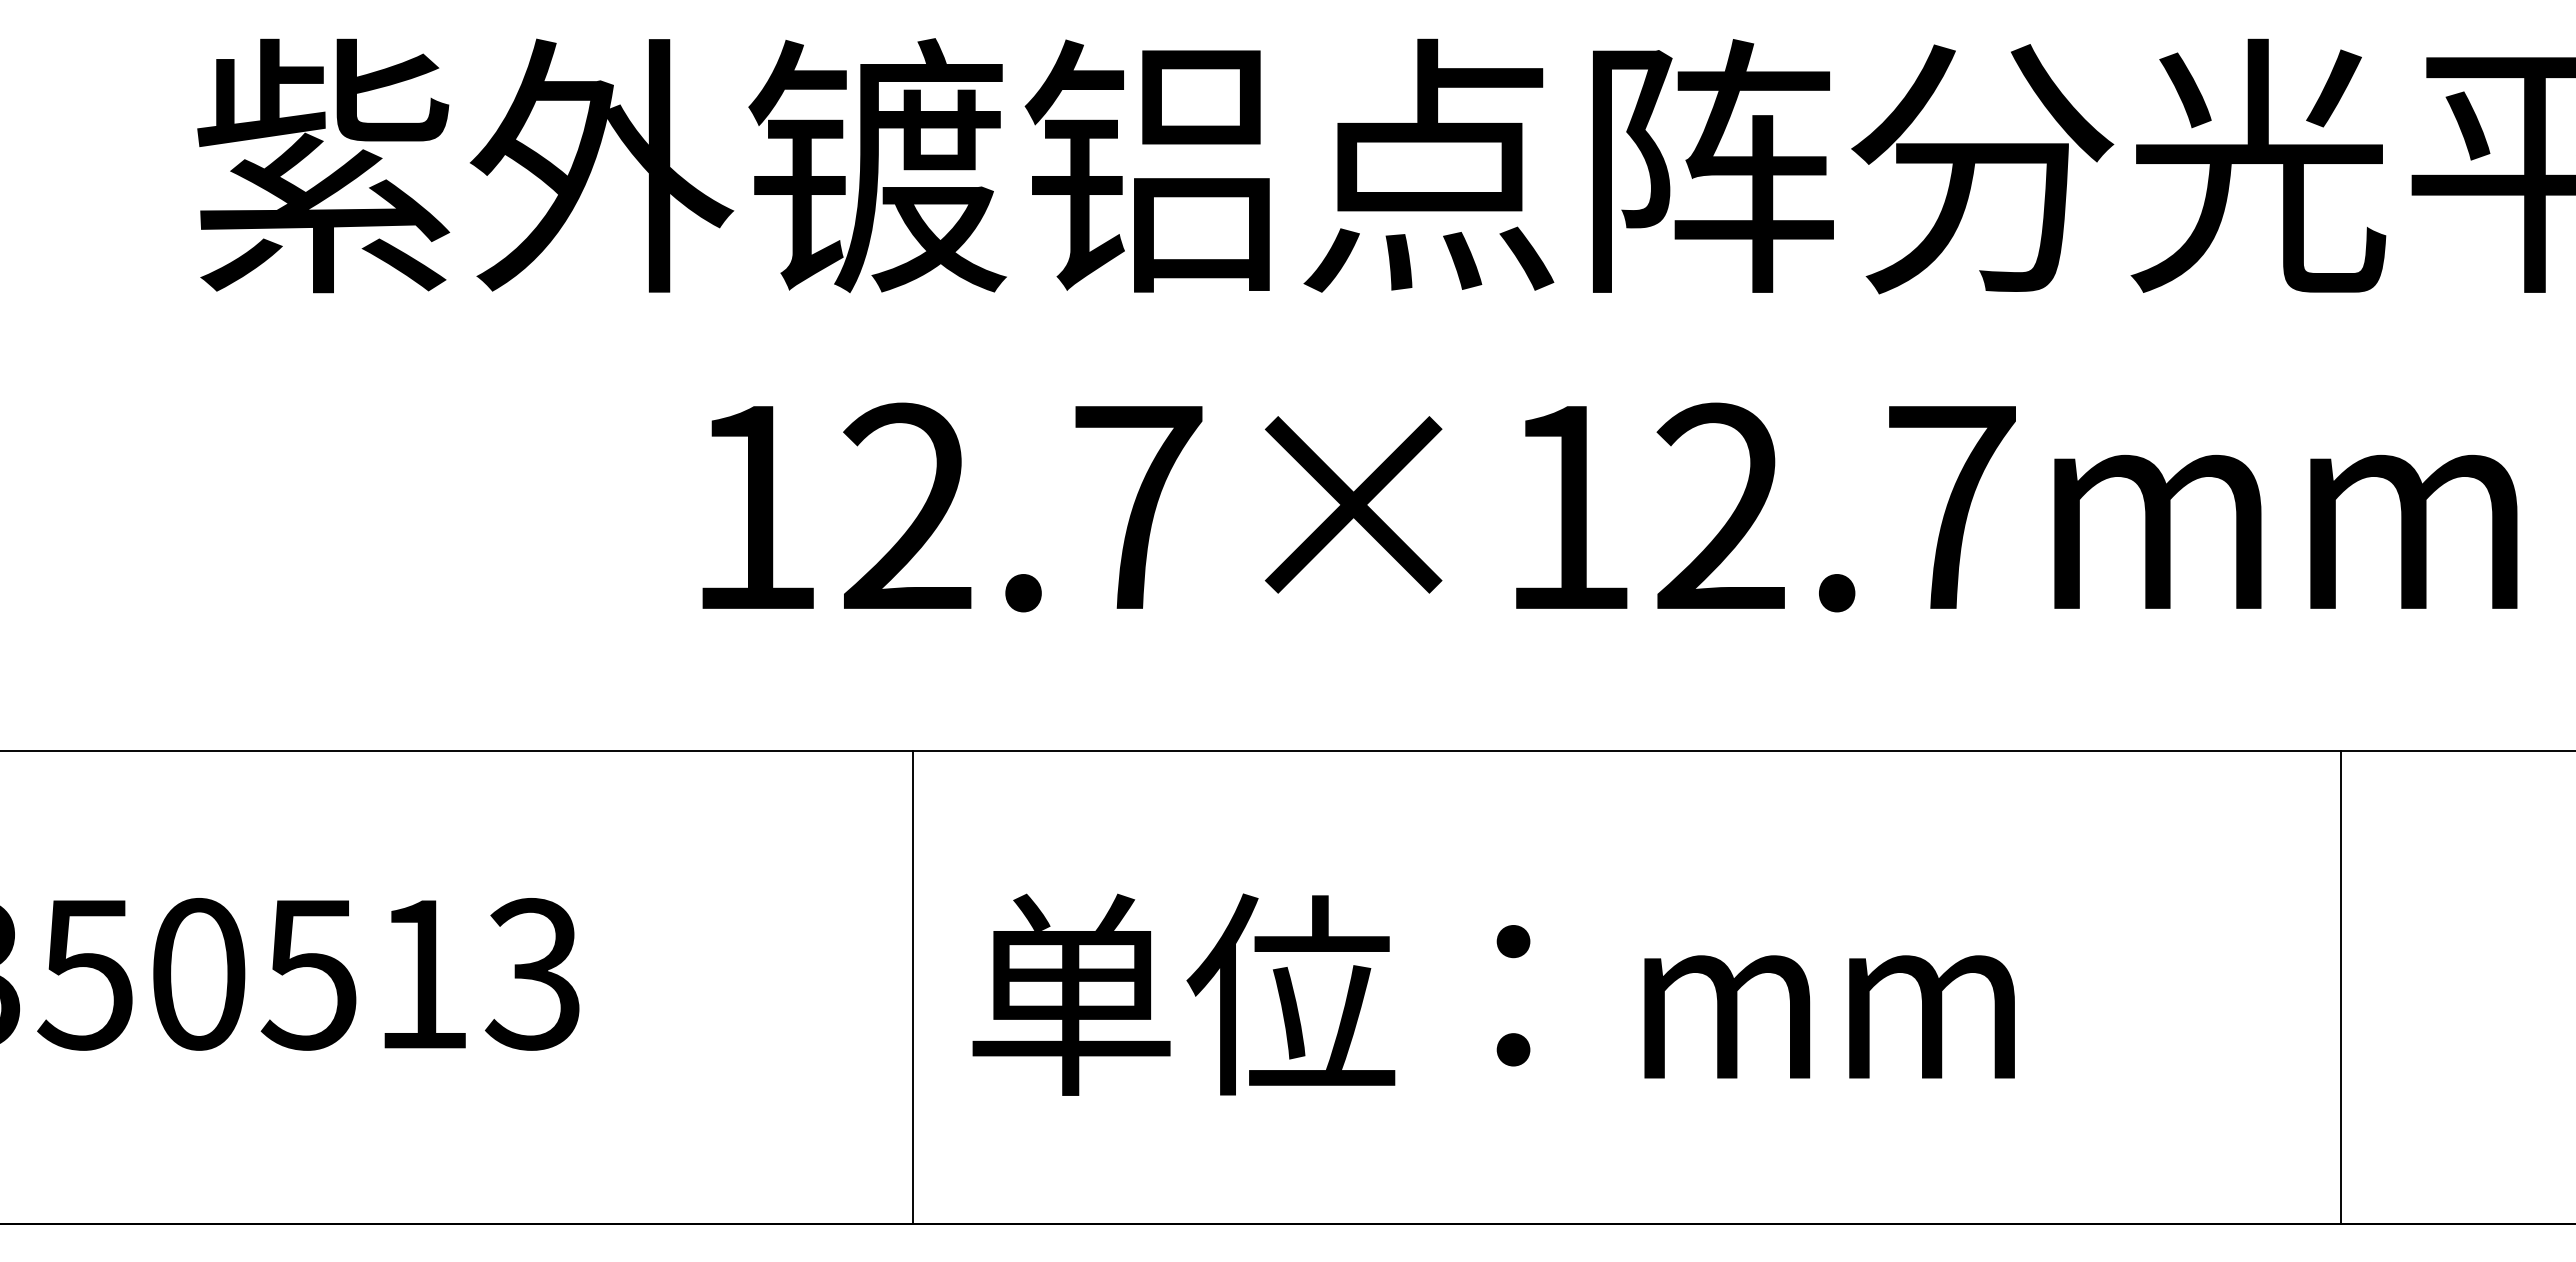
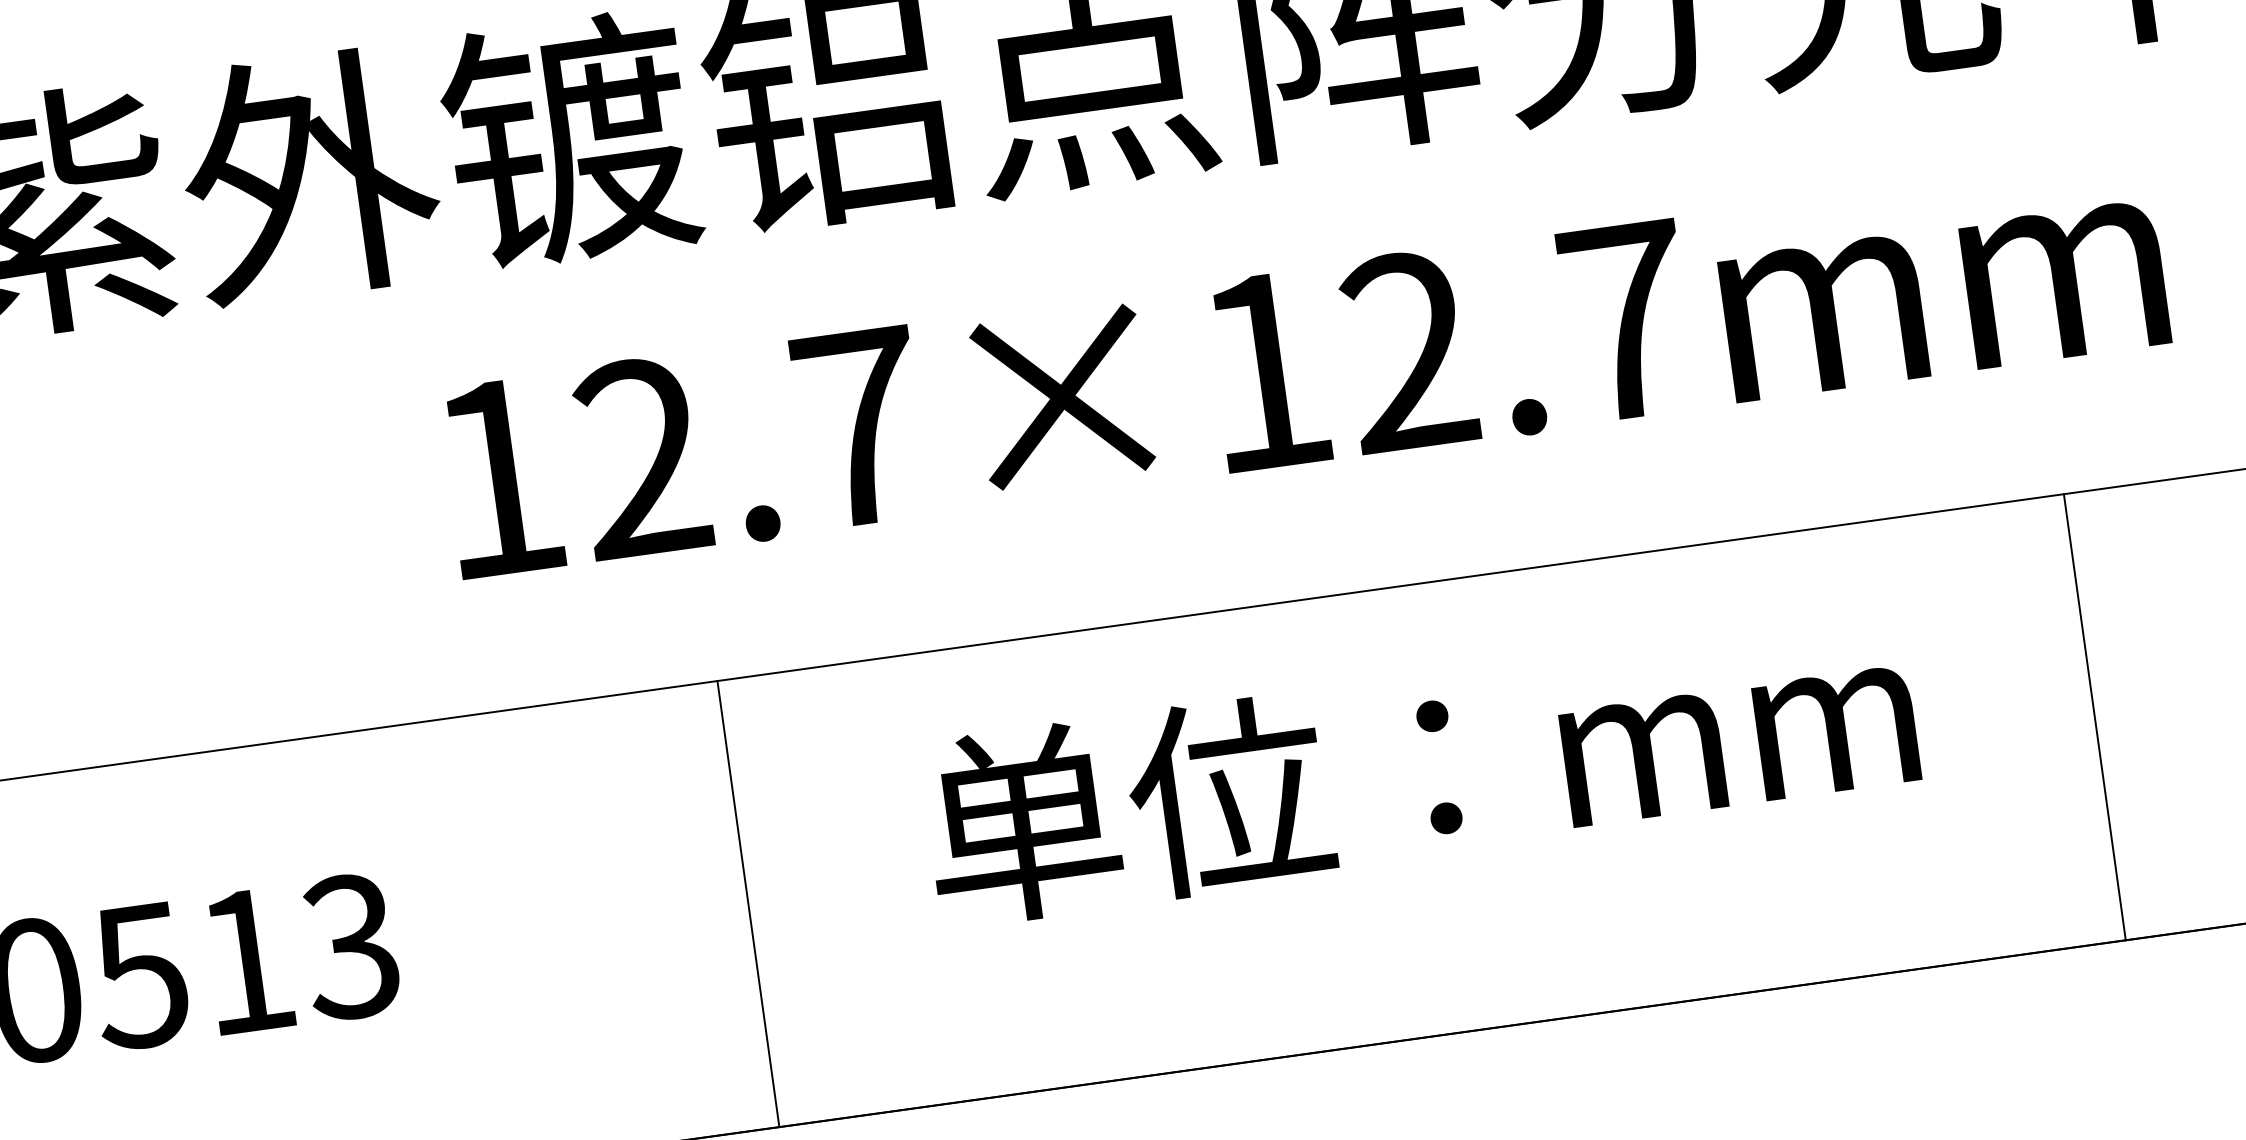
line: (913, 986) -> (748, 903), moved
line: (2341, 986) -> (2095, 716), moved
text: (1493, 994) -> (1420, 768), moved

